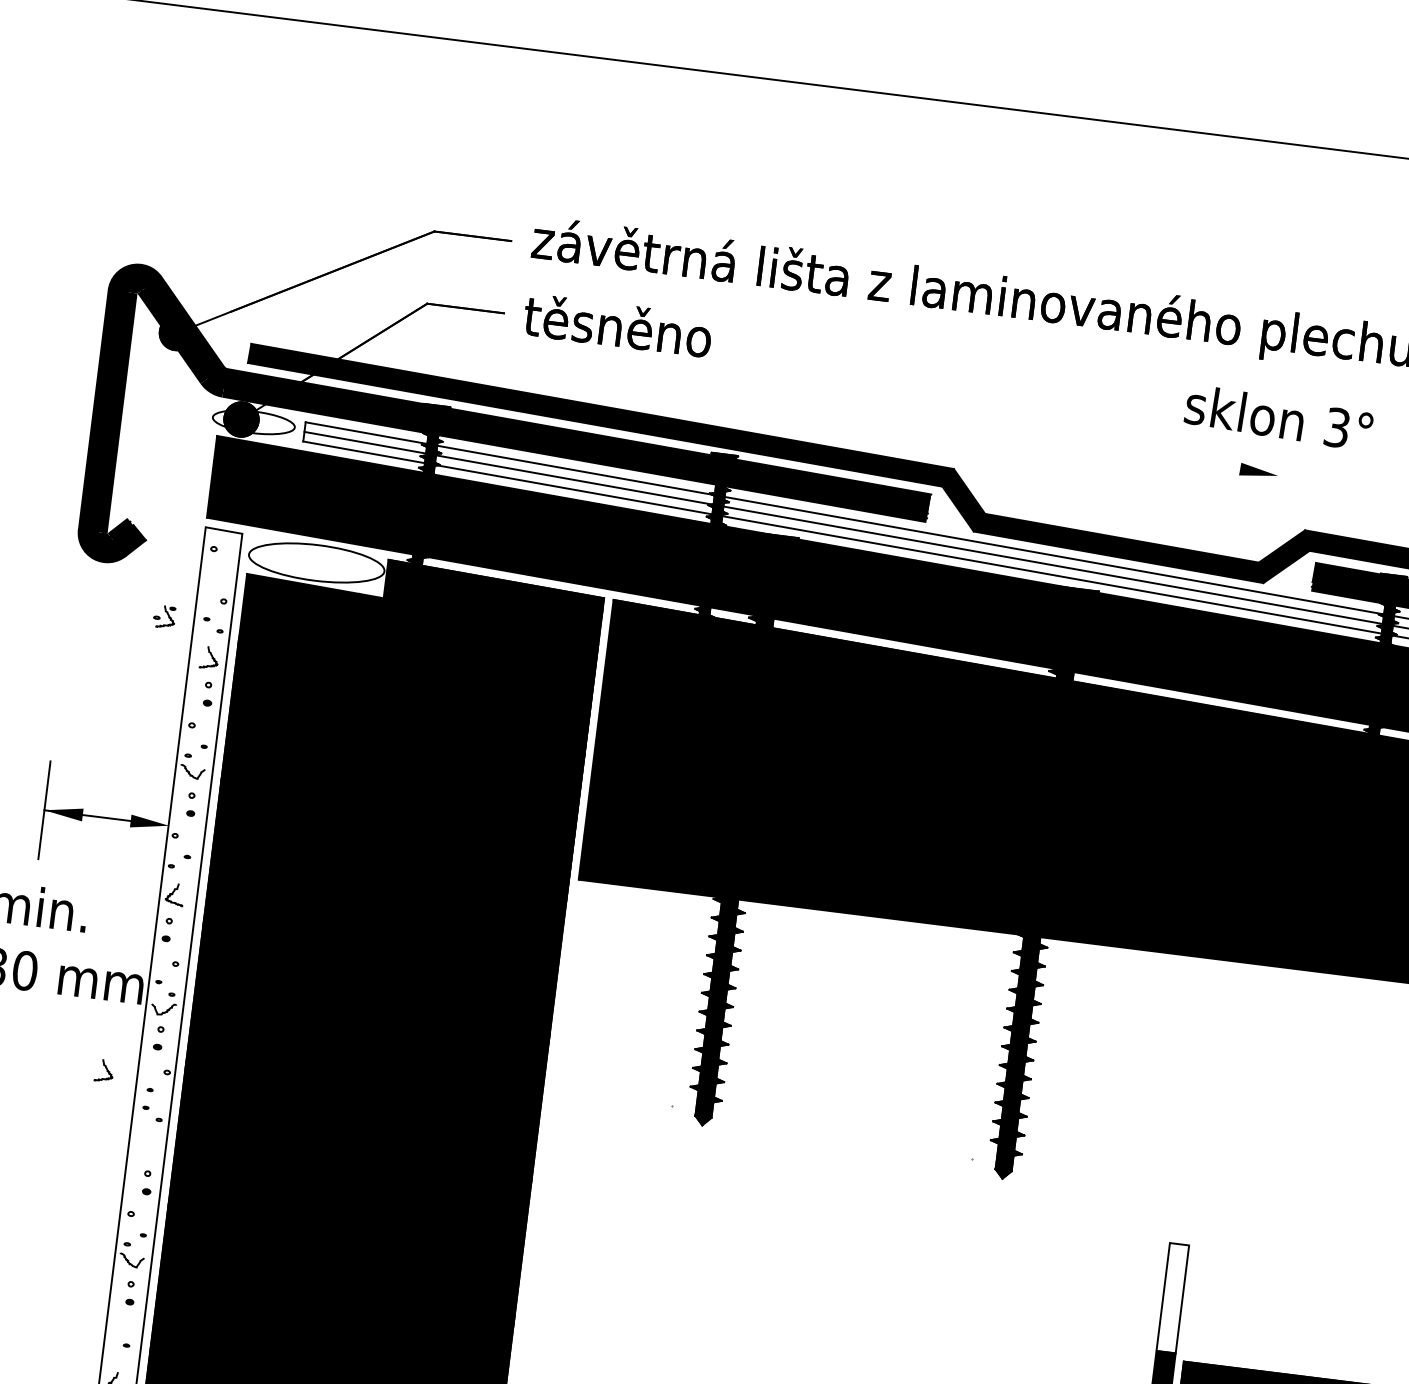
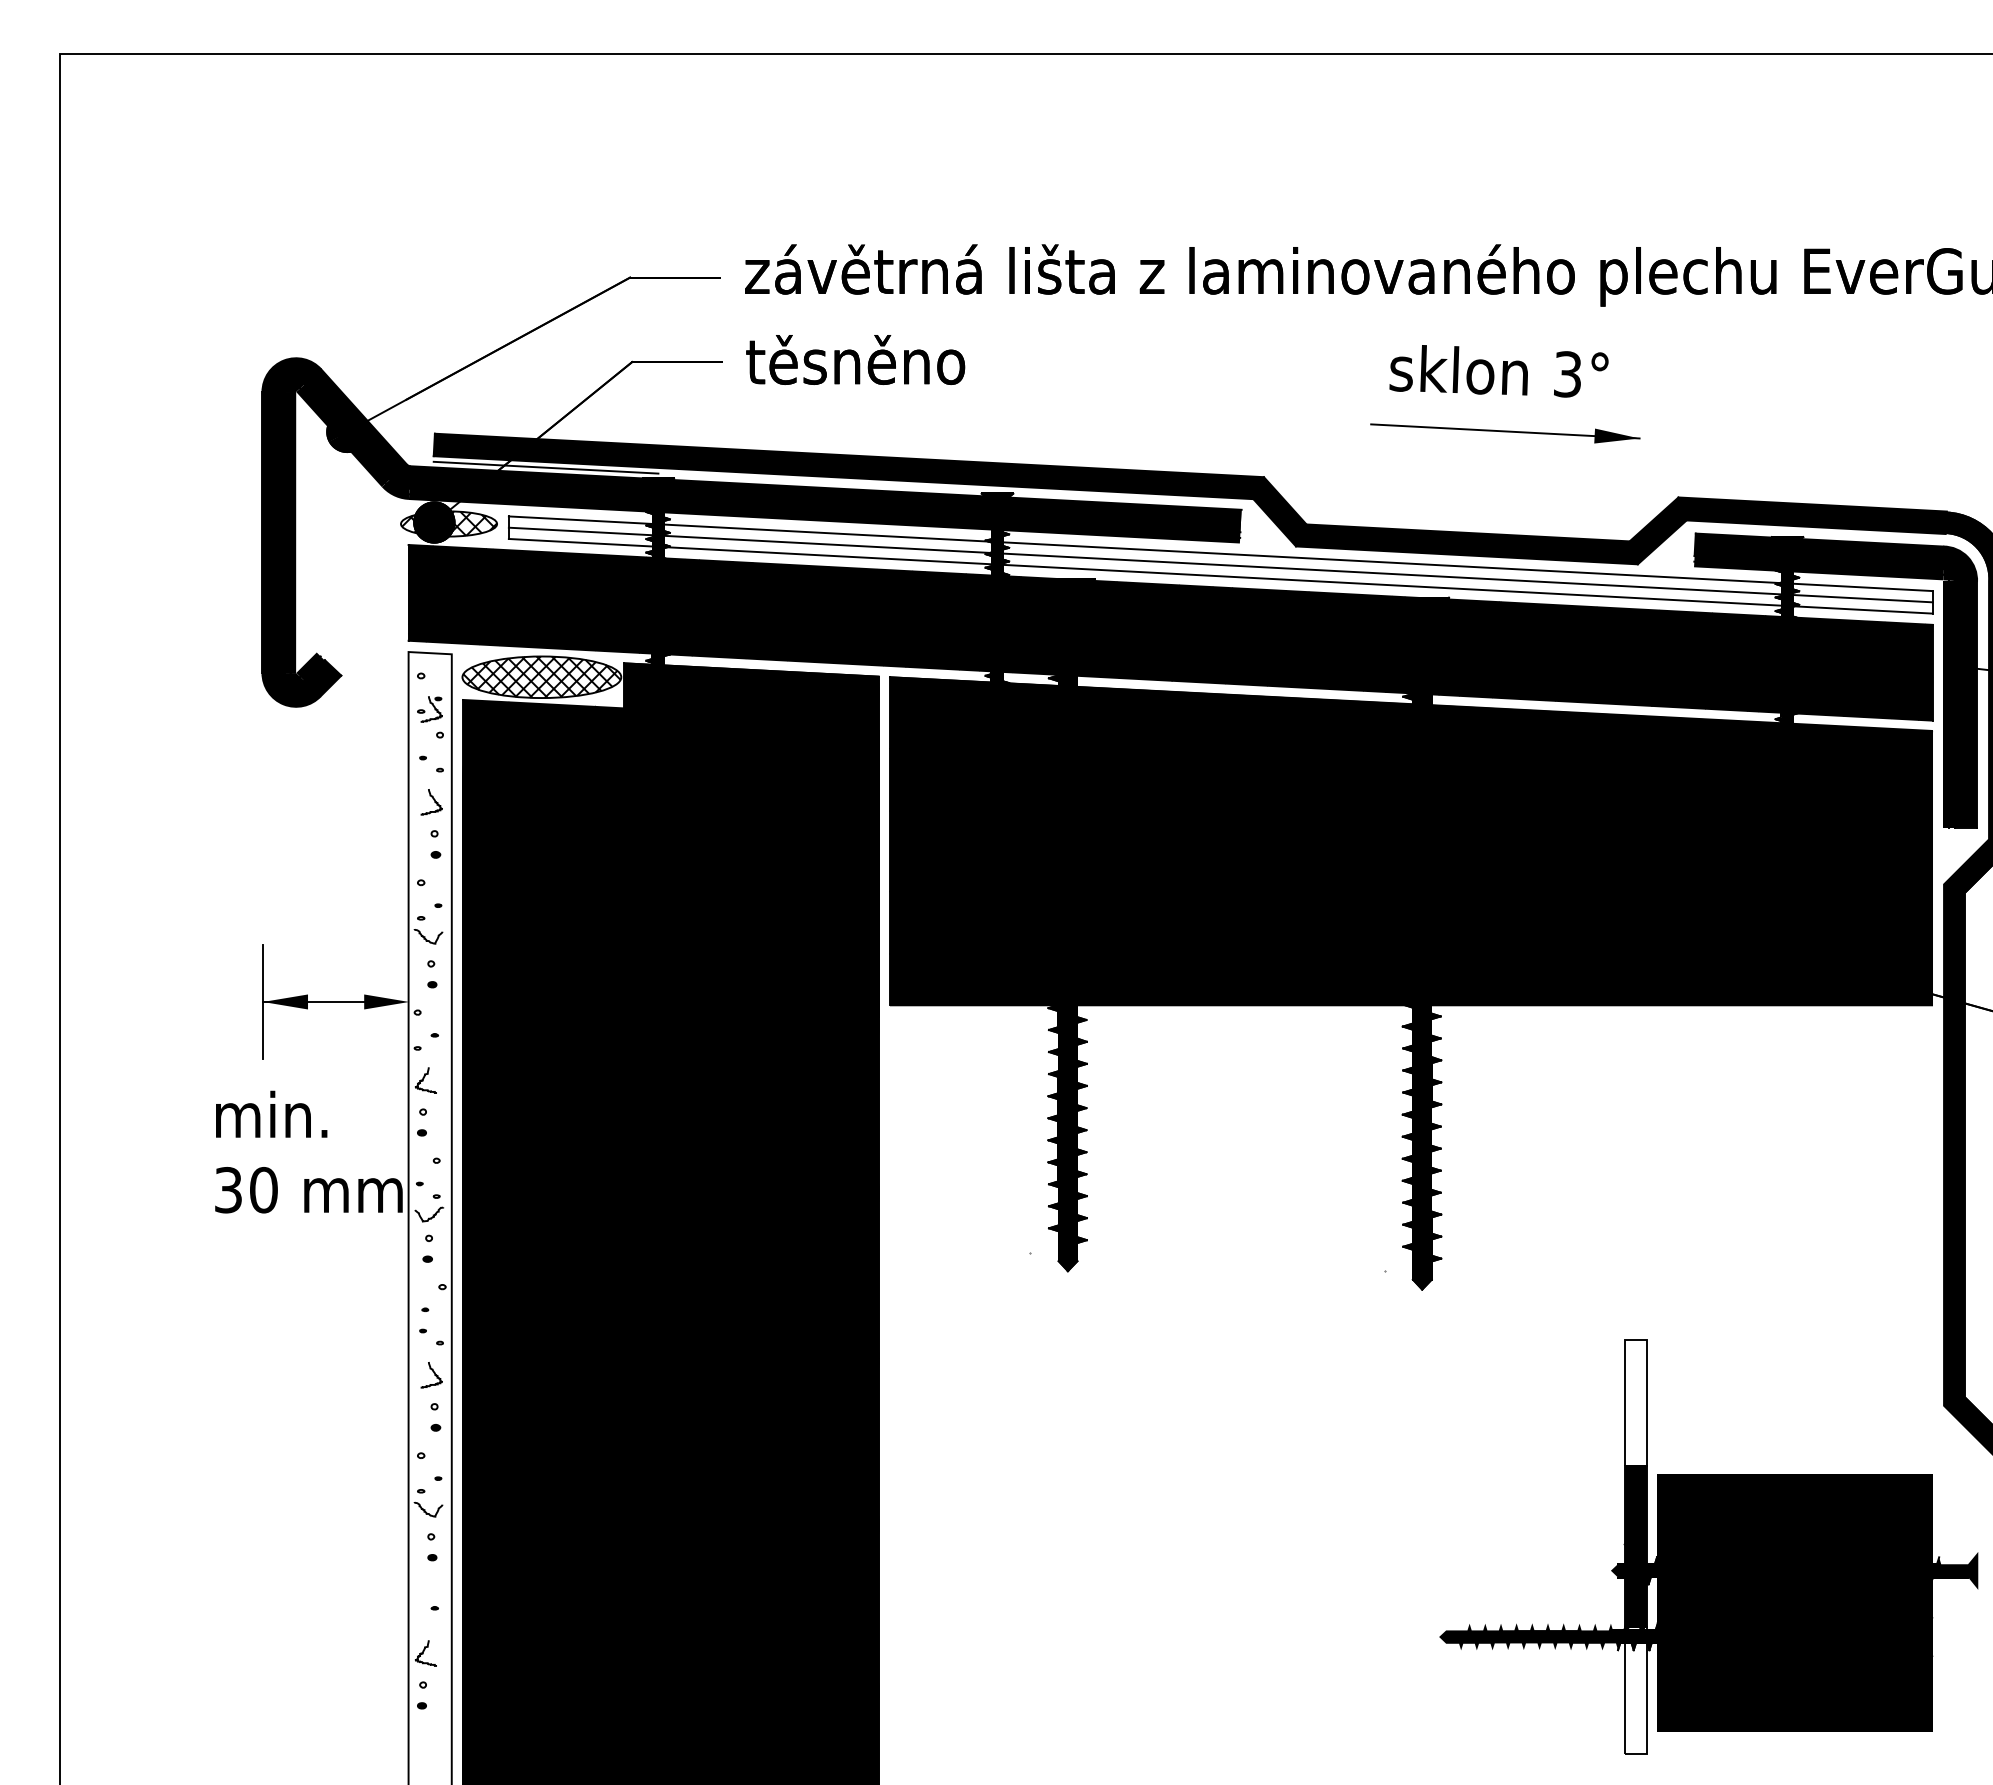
line: (342, 384) -> (545, 467), added
text: (1278, 417) -> (1498, 371), moved
hatch: (254, 422) -> (449, 523), added
line: (1164, 455) -> (1505, 431), added
hatch: (316, 563) -> (541, 677), added
part: (164, 616) -> (429, 709), moved
curve: (106, 1069) -> (433, 1373), moved

